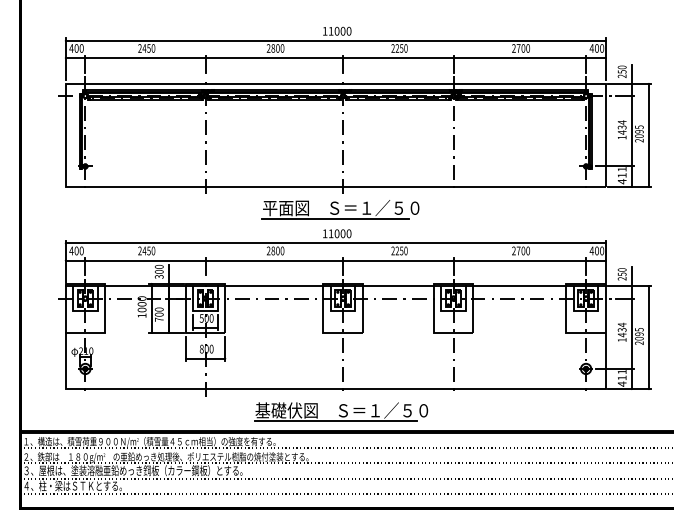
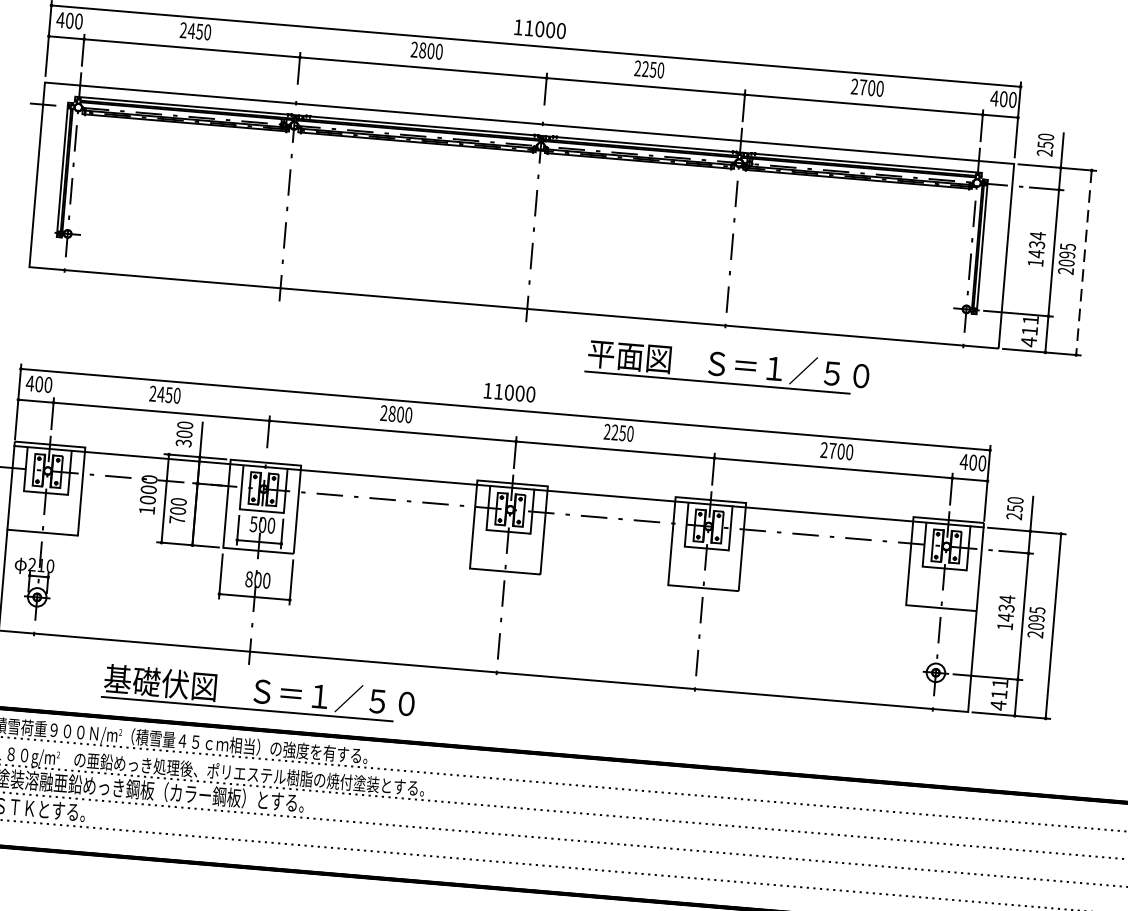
line: (648, 135) -> (1083, 263), solid -> dashed
part: (340, 209) -> (727, 367), moved
part: (341, 411) -> (258, 692), moved

